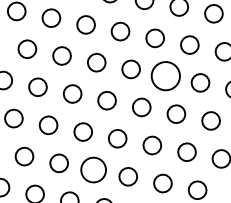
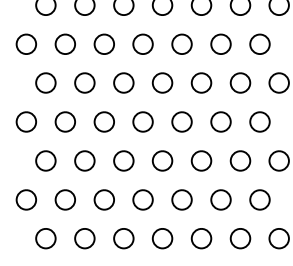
part: (165, 75) -> (201, 82), size x0.62
part: (93, 169) -> (142, 199), size x0.71

